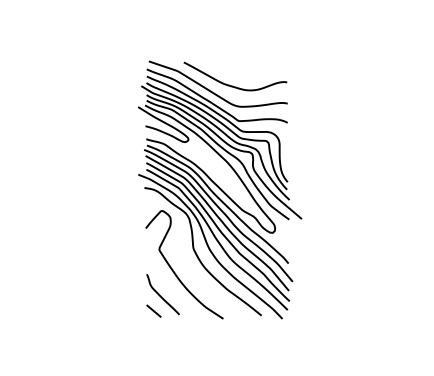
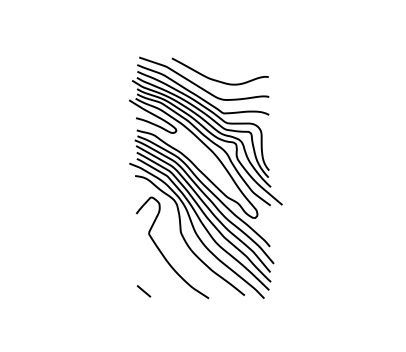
curve: (161, 295) -> (151, 276), removed

